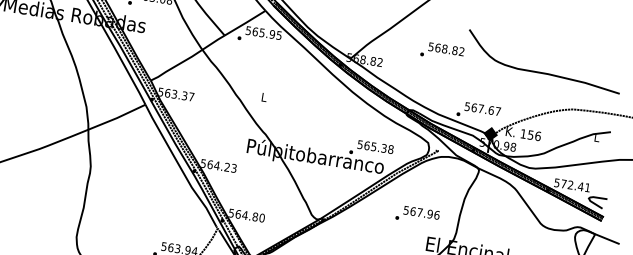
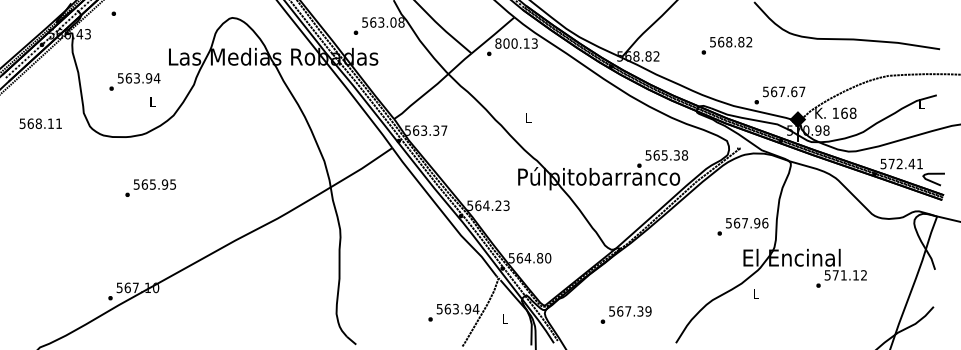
text: (263, 33) -> (516, 43), 565.95 -> 800.13
text: (442, 51) -> (726, 45), moved
text: (534, 134) -> (848, 112), 156 -> 168
text: (417, 215) -> (742, 226), moved

